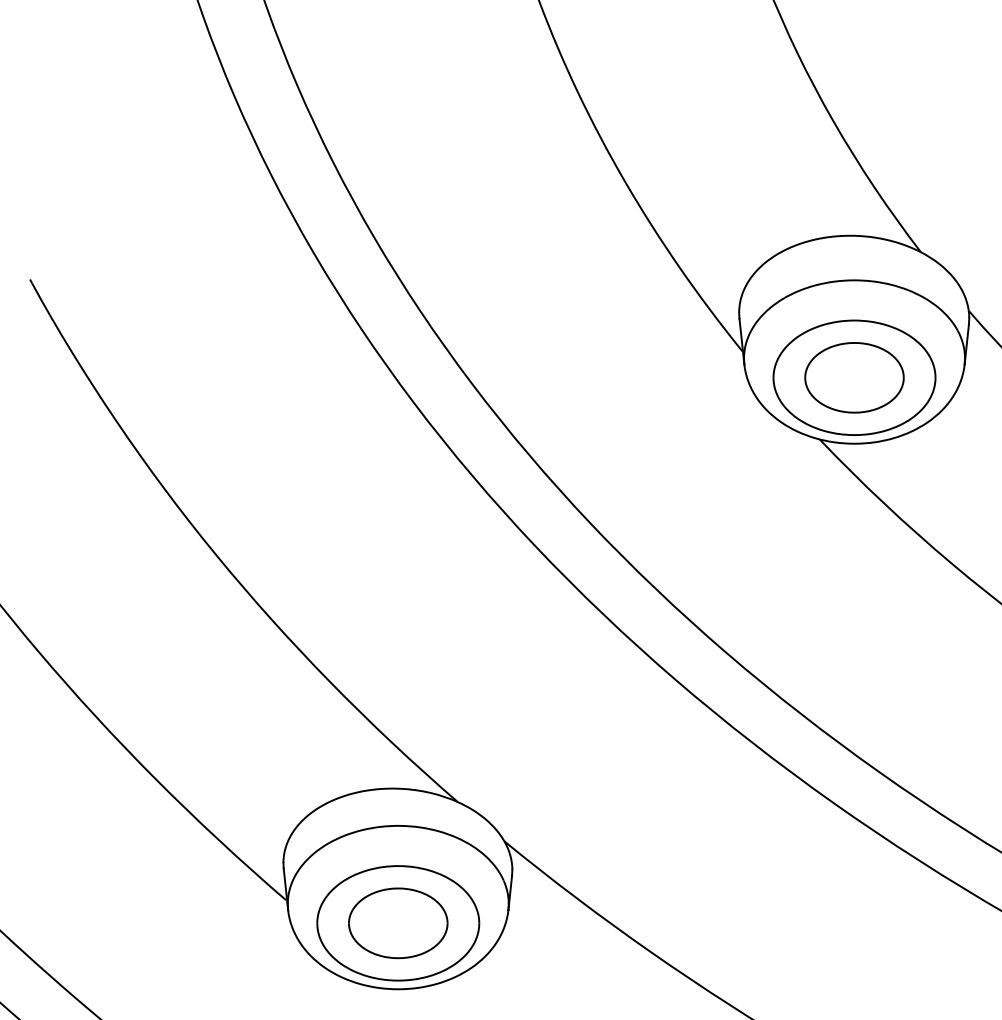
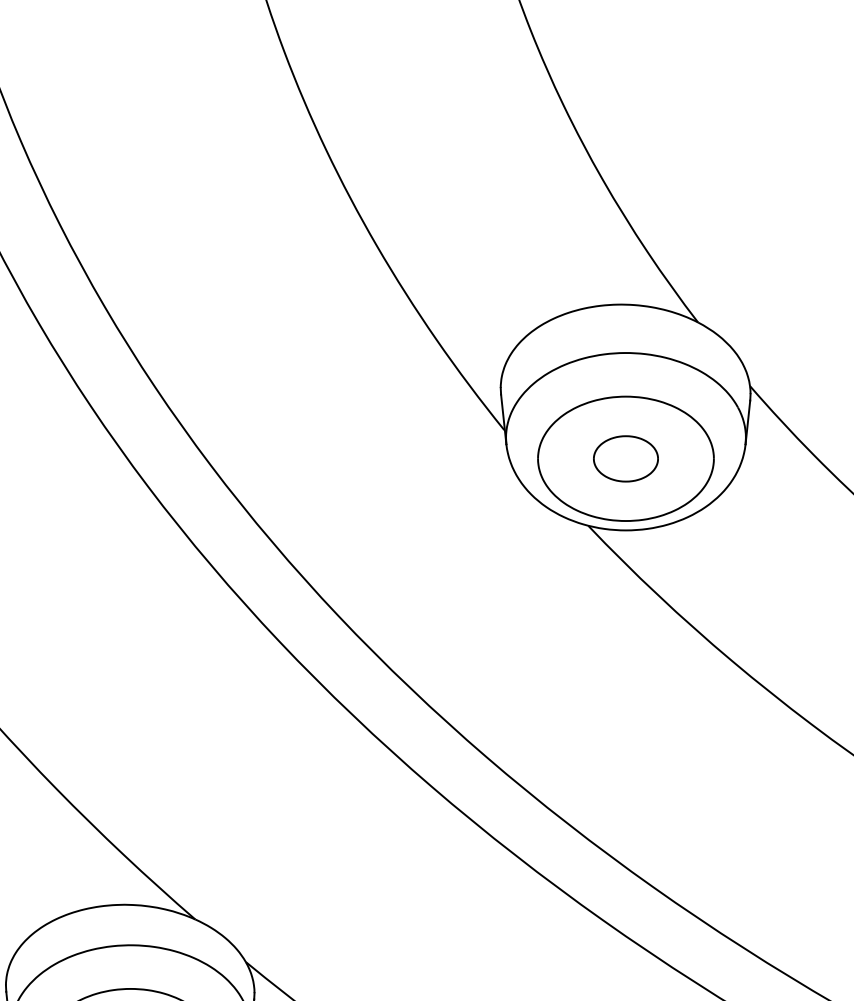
part: (854, 377) -> (625, 458), size x0.6

